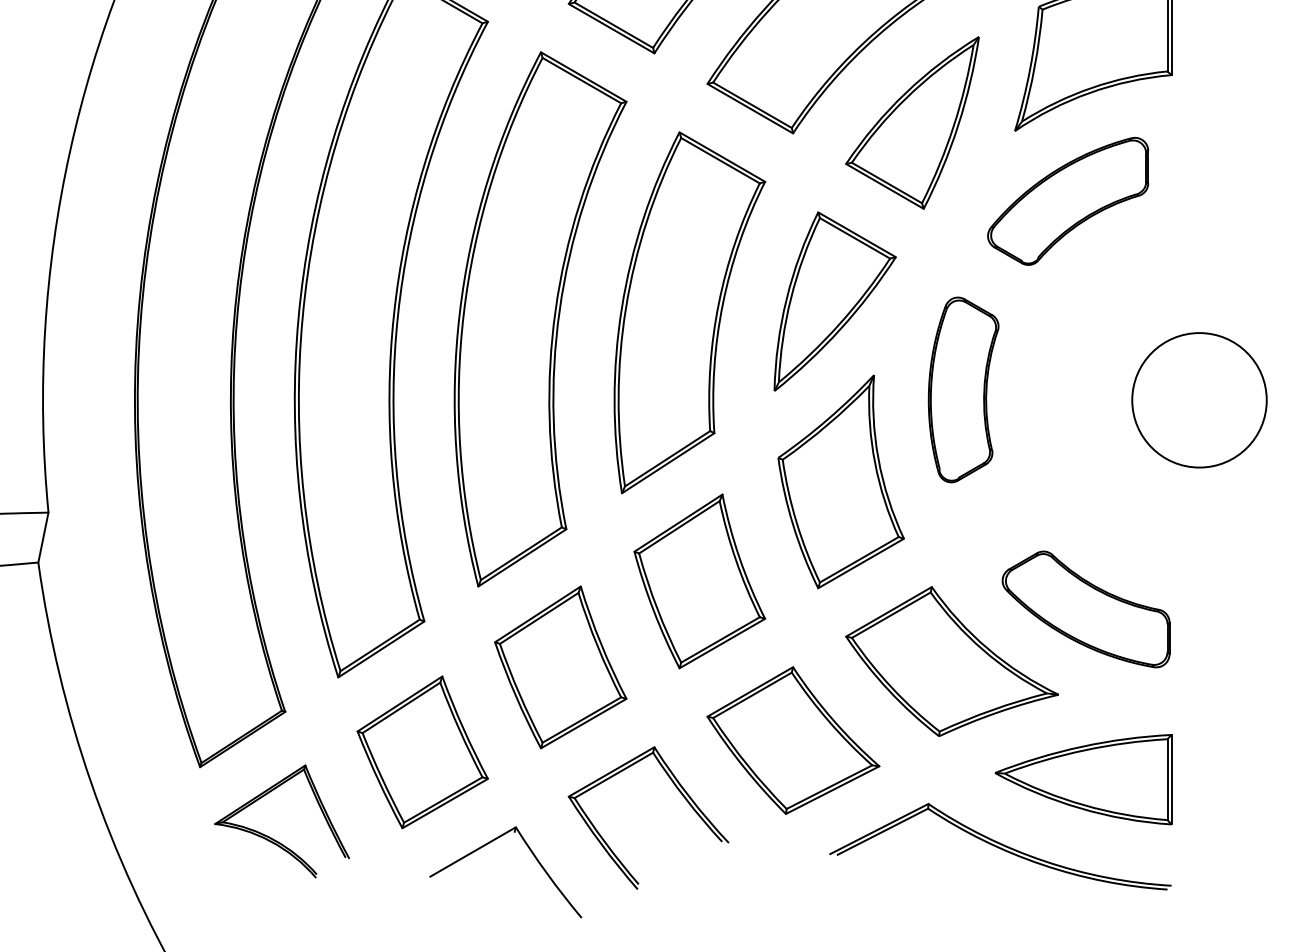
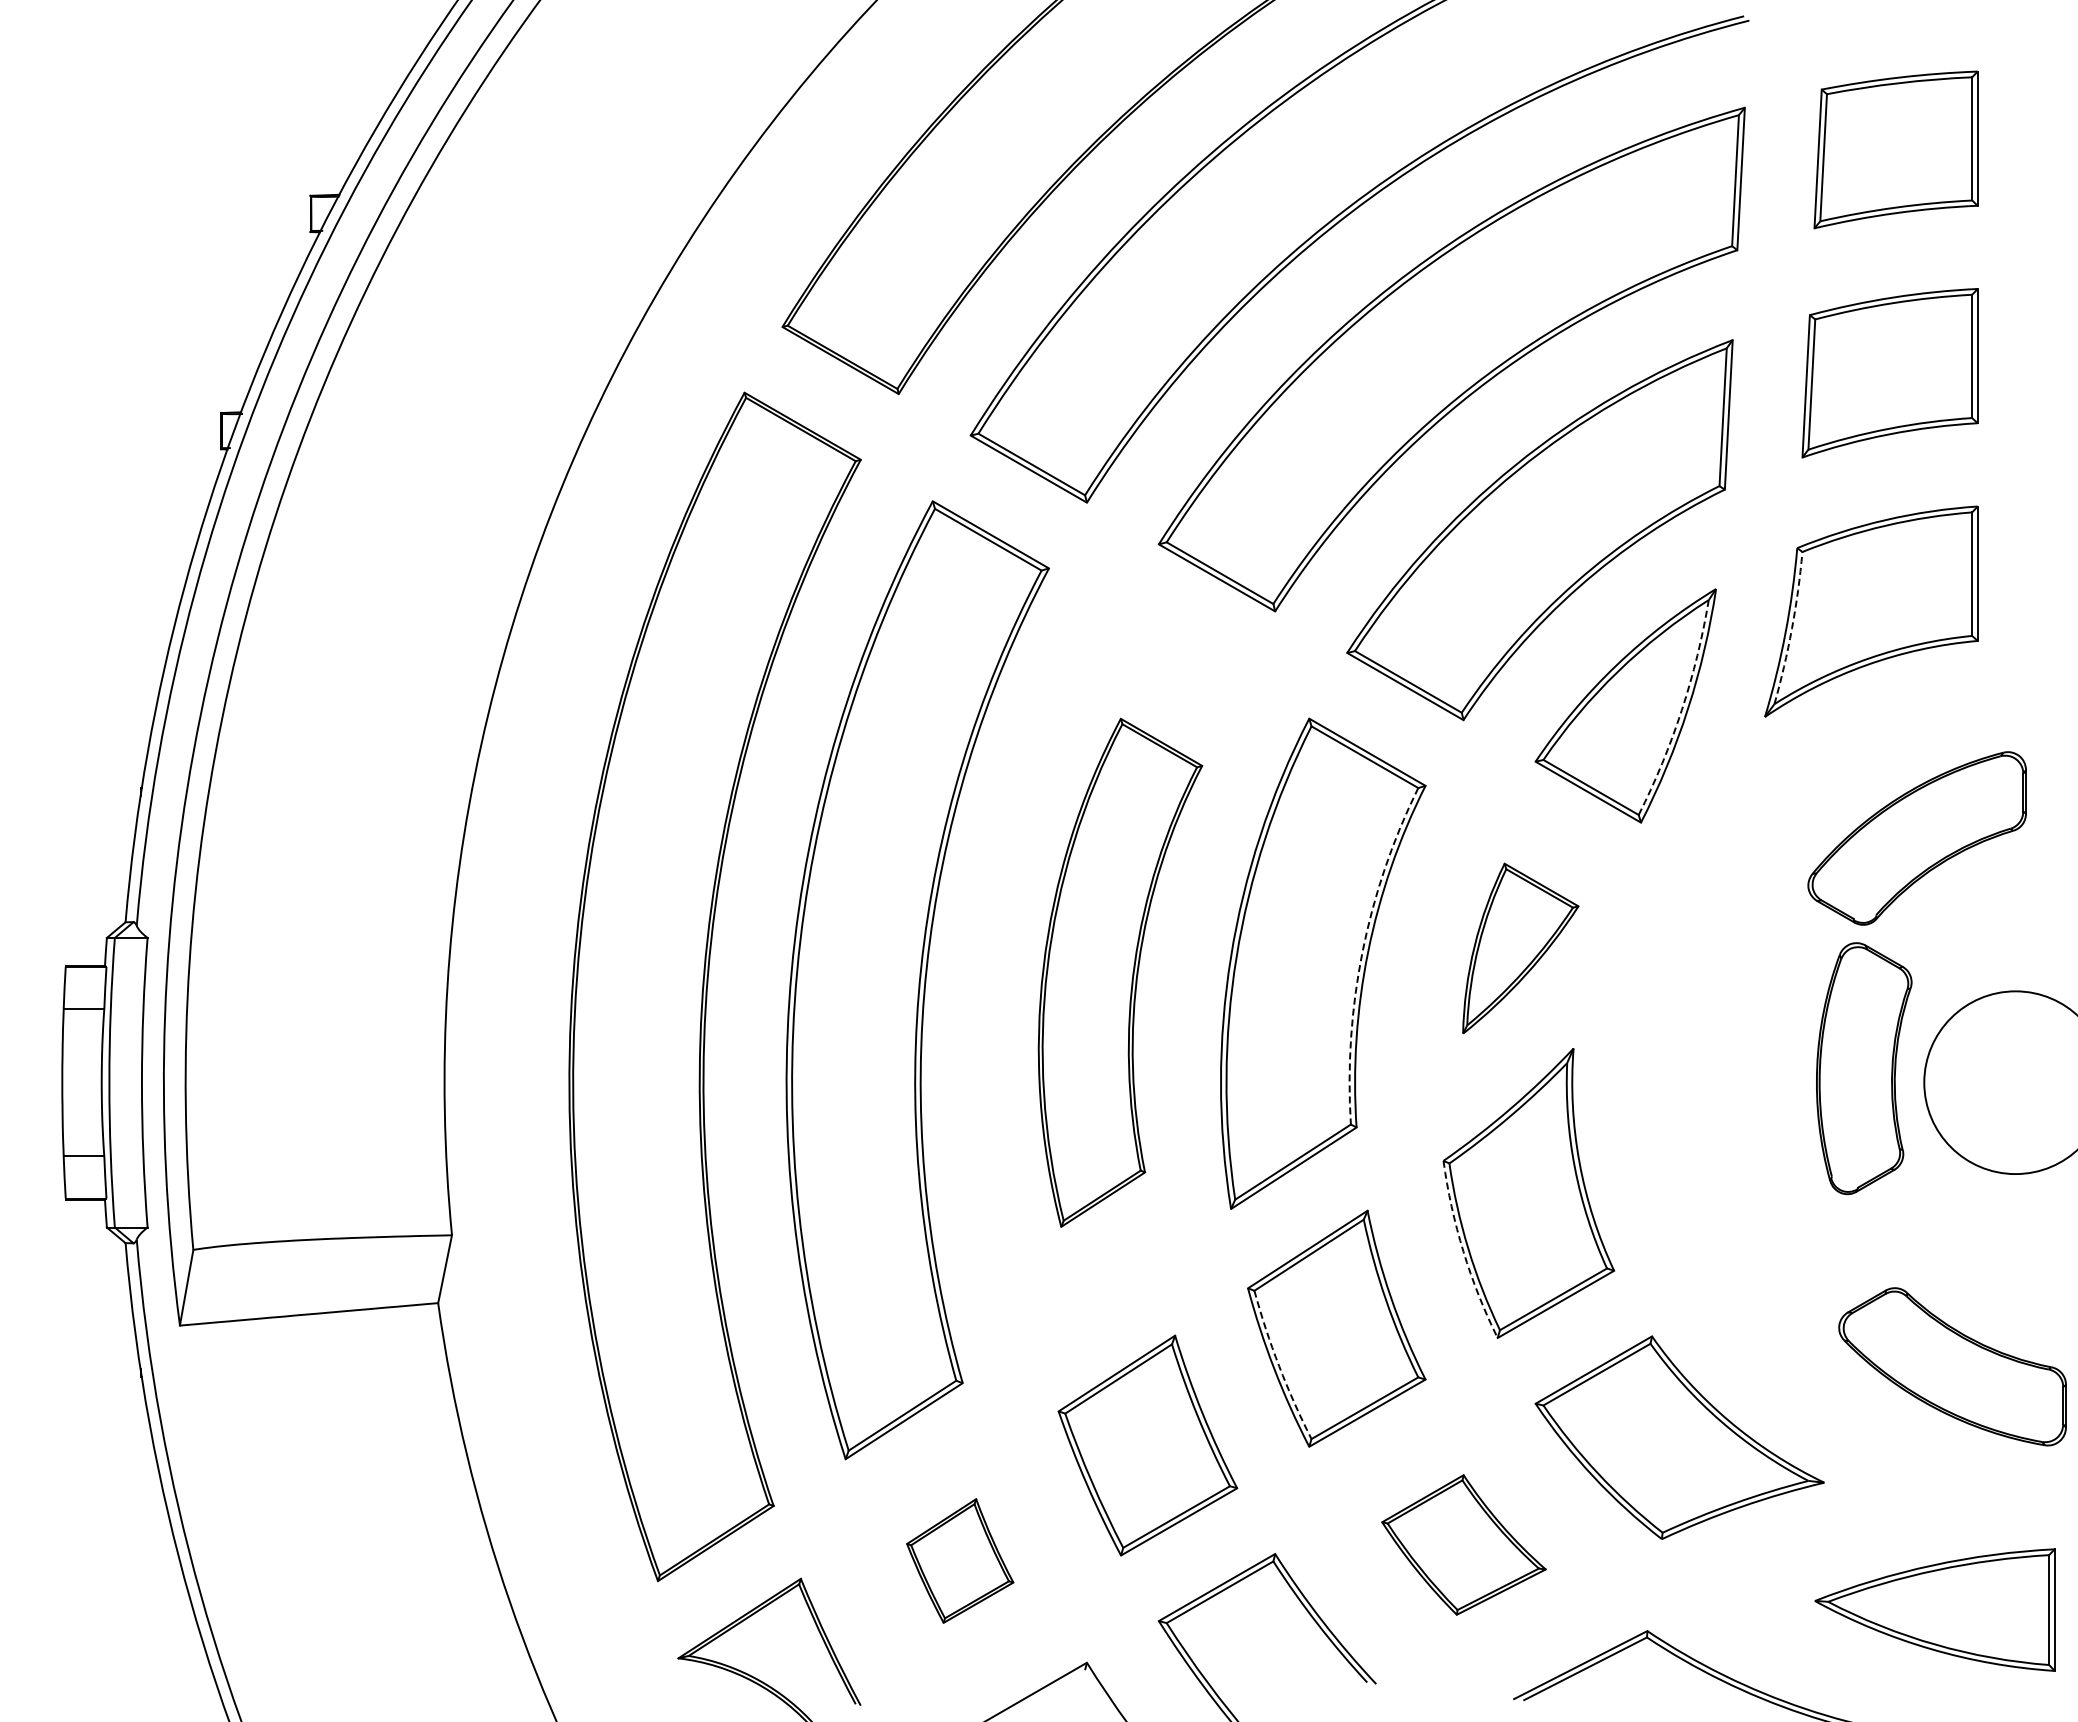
arc: (1034, 65) -> (1791, 628), solid -> dashed
arc: (953, 126) -> (1681, 710), solid -> dashed
part: (1067, 201) -> (1916, 838), moved
part: (835, 301) -> (1520, 948), size x0.7
arc: (718, 303) -> (1362, 951), solid -> dashed
part: (540, 319) -> (1120, 972), size x0.7
part: (963, 389) -> (1864, 1068), moved
arc: (793, 524) -> (1463, 1251), solid -> dashed
arc: (657, 609) -> (1279, 1366), solid -> dashed
part: (1086, 609) -> (1952, 1366), moved
part: (793, 740) -> (1463, 1544), size x0.7
part: (422, 752) -> (959, 1560), size x0.6
part: (1083, 779) -> (1934, 1609), moved

